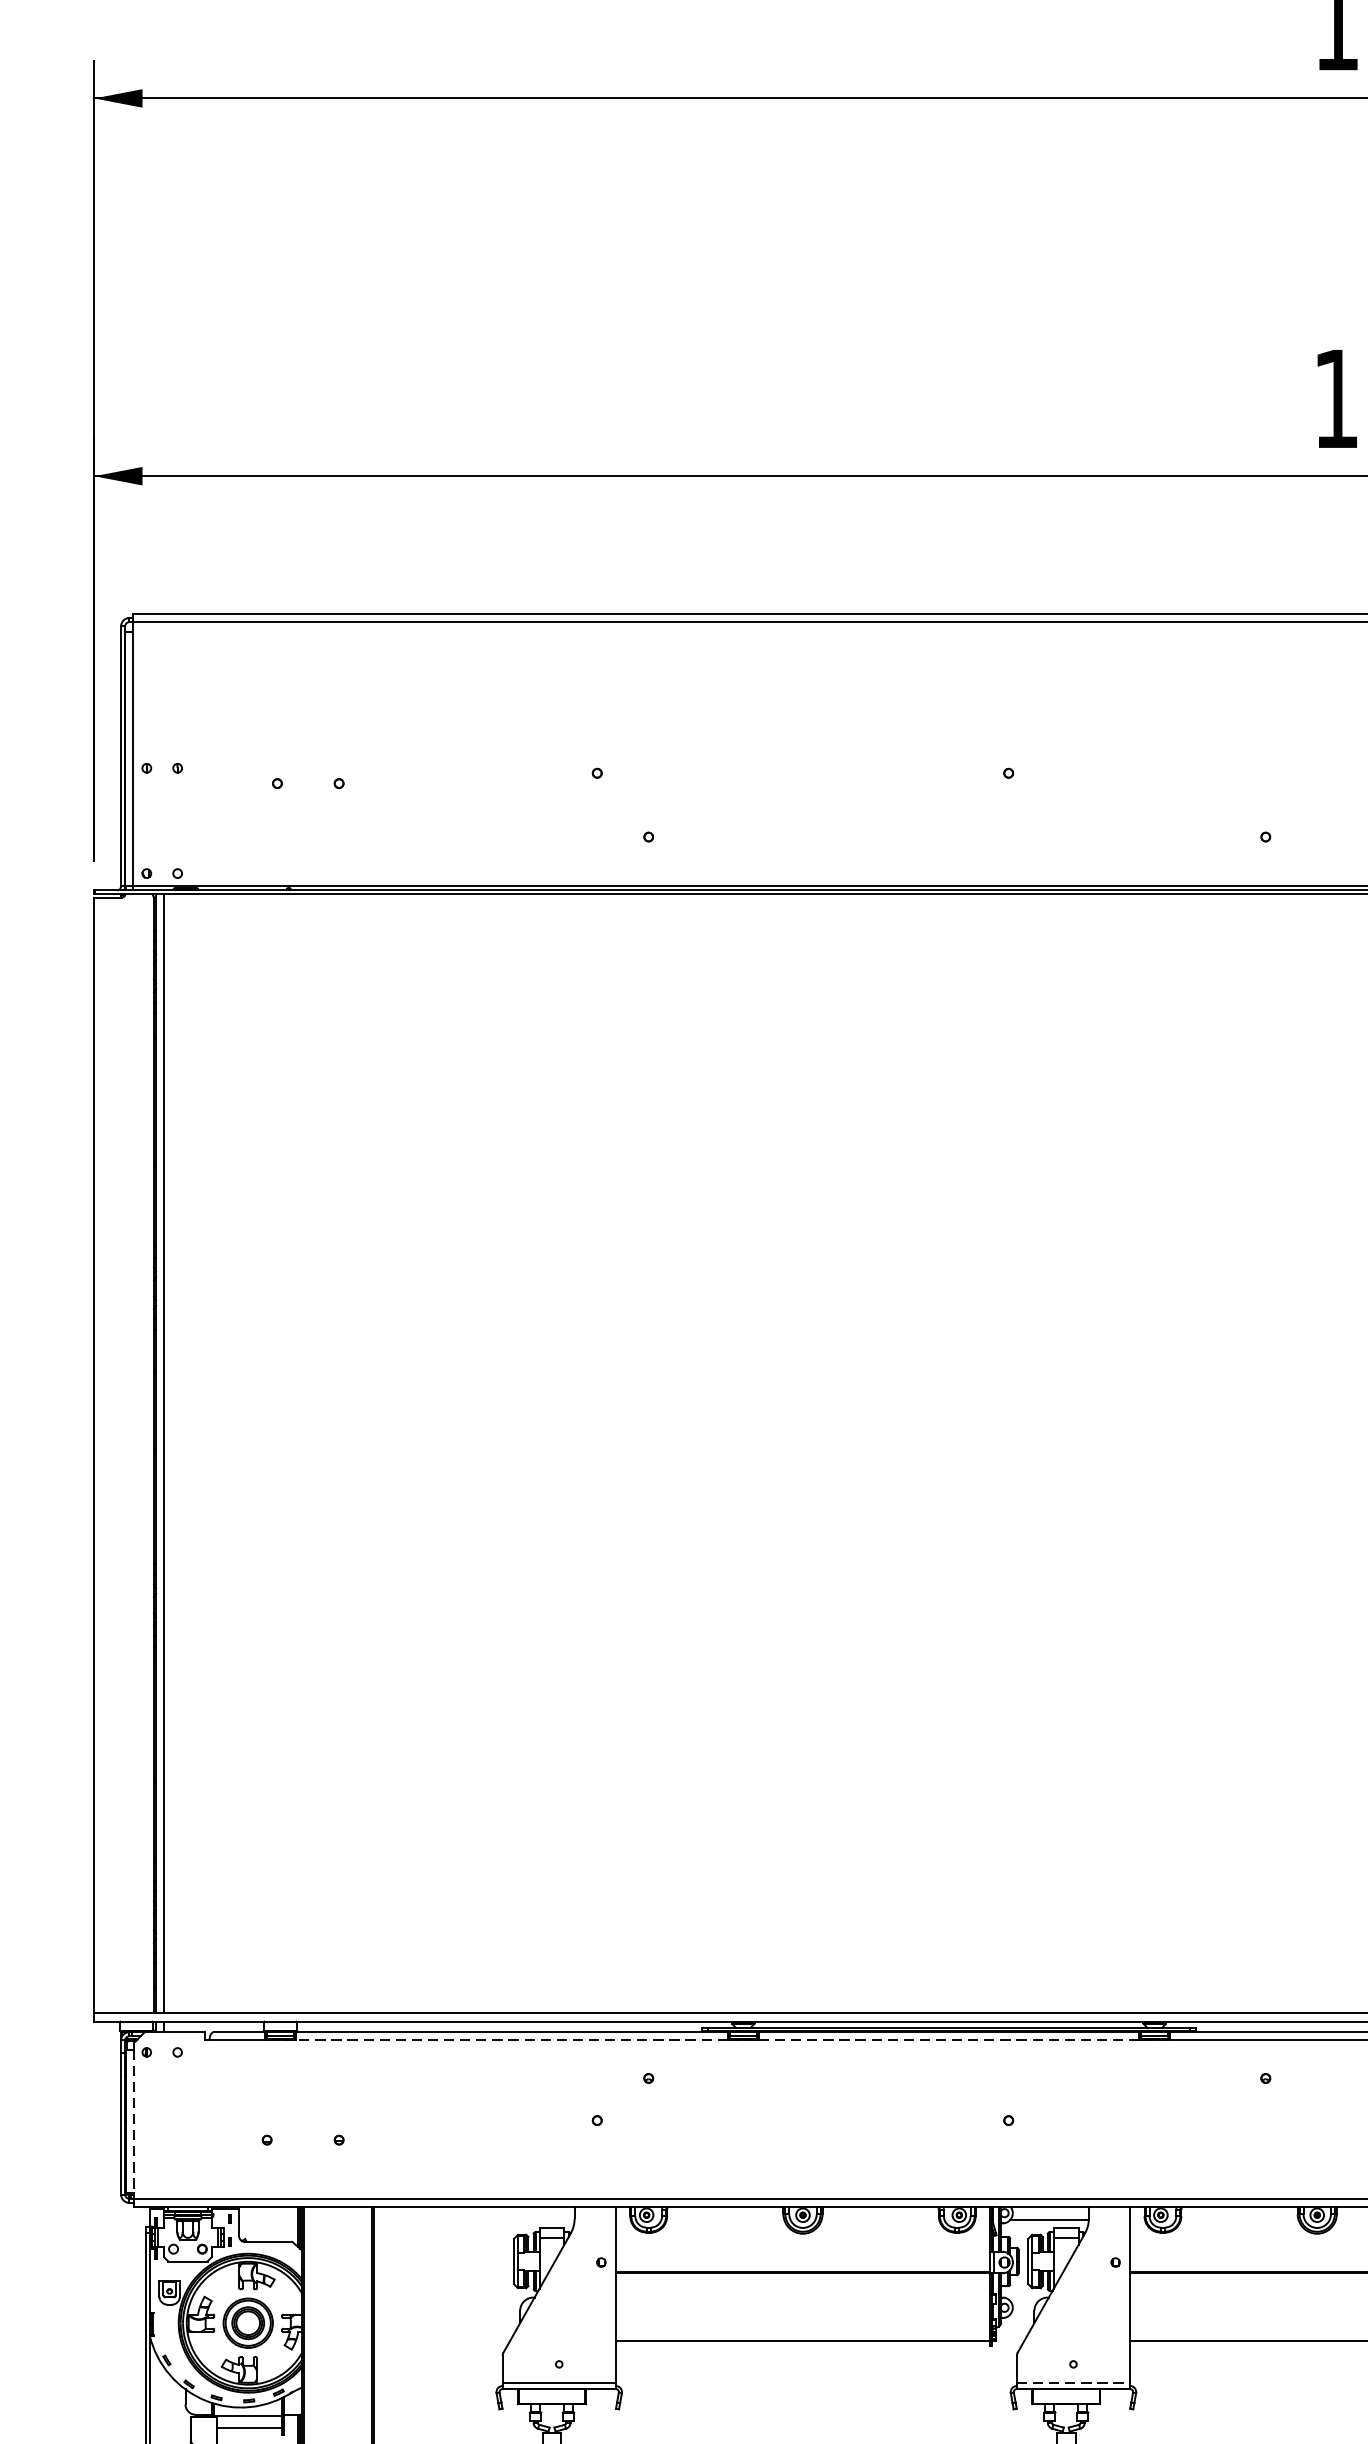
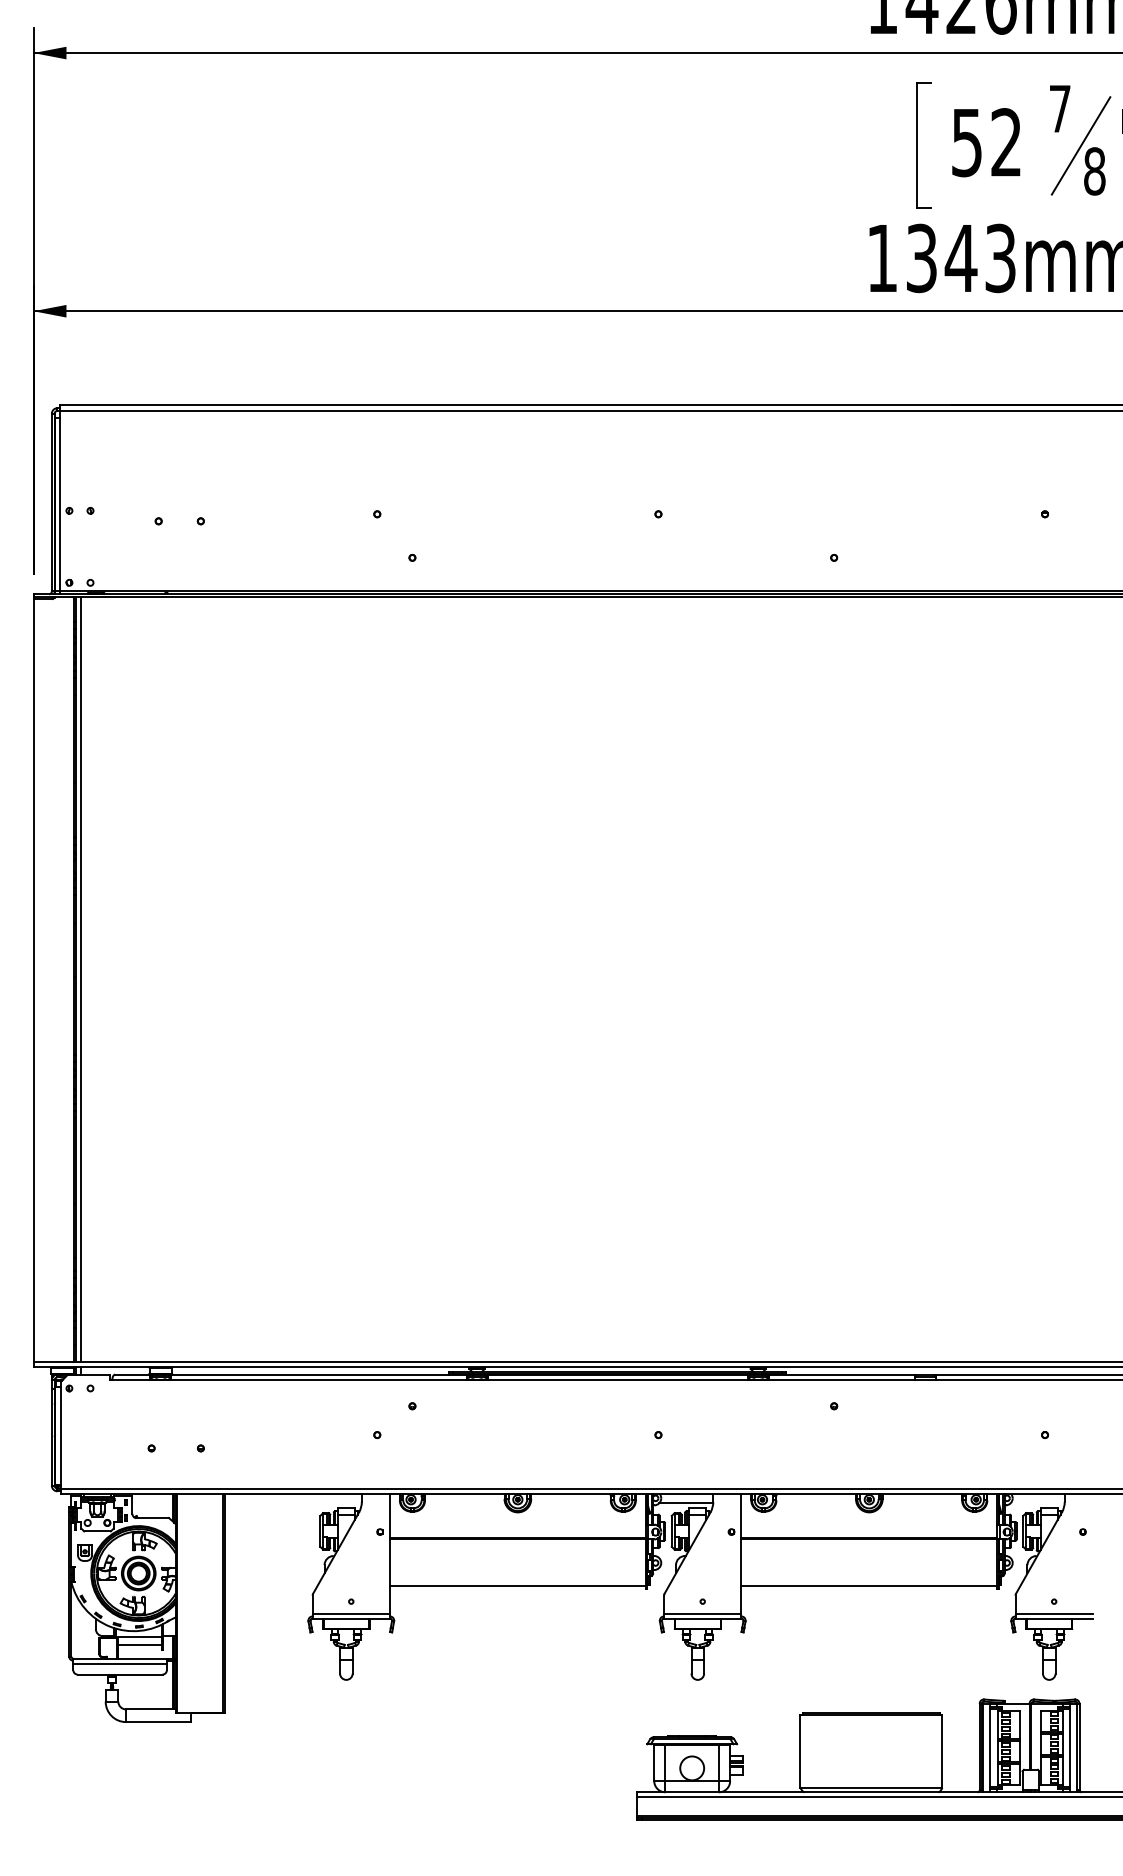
line: (511, 2040) -> (318, 1380), dashed -> solid
line: (948, 2040) -> (617, 1380), dashed -> solid
line: (135, 2121) -> (61, 1435), dashed -> solid
line: (1073, 2383) -> (702, 1614), dashed -> solid

